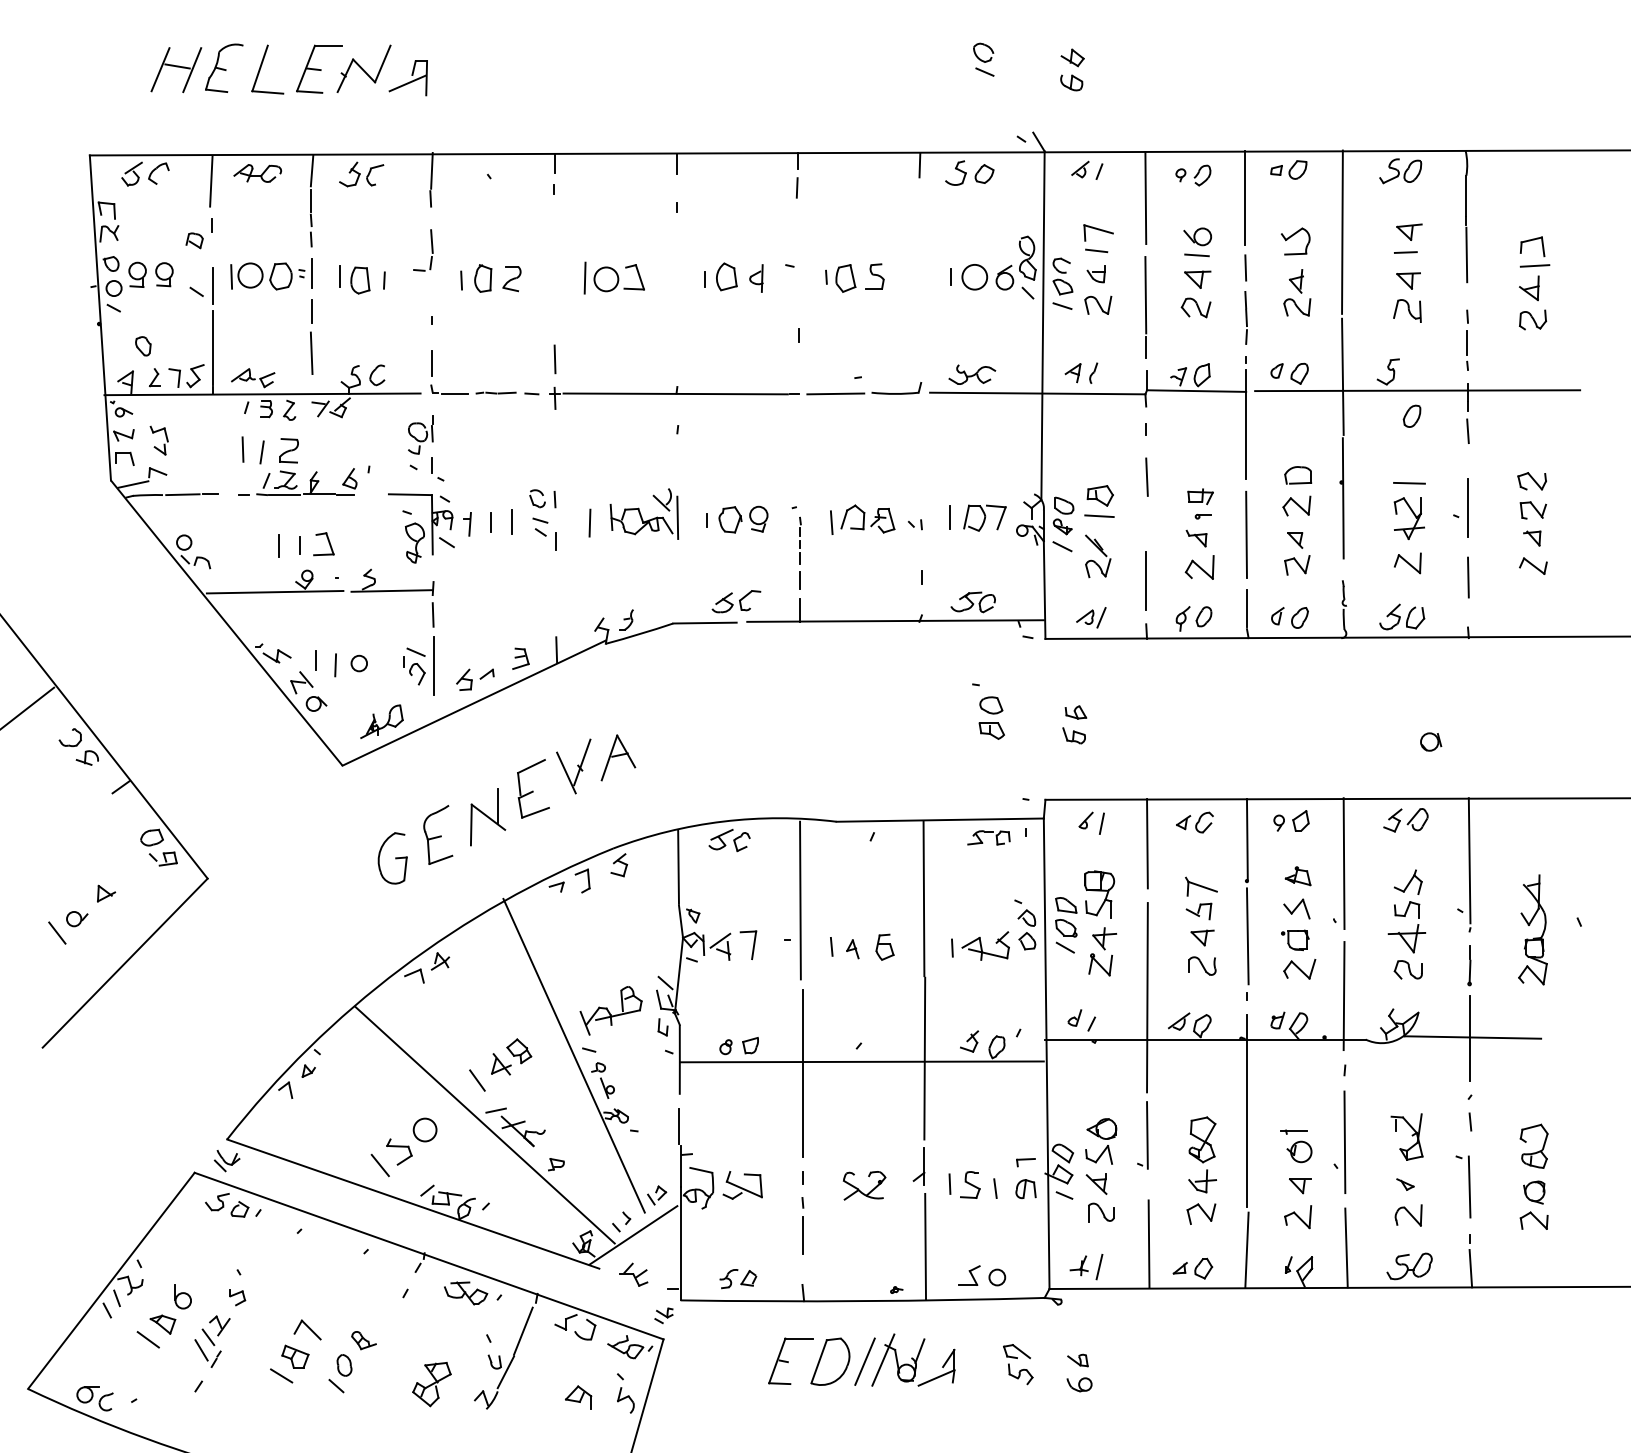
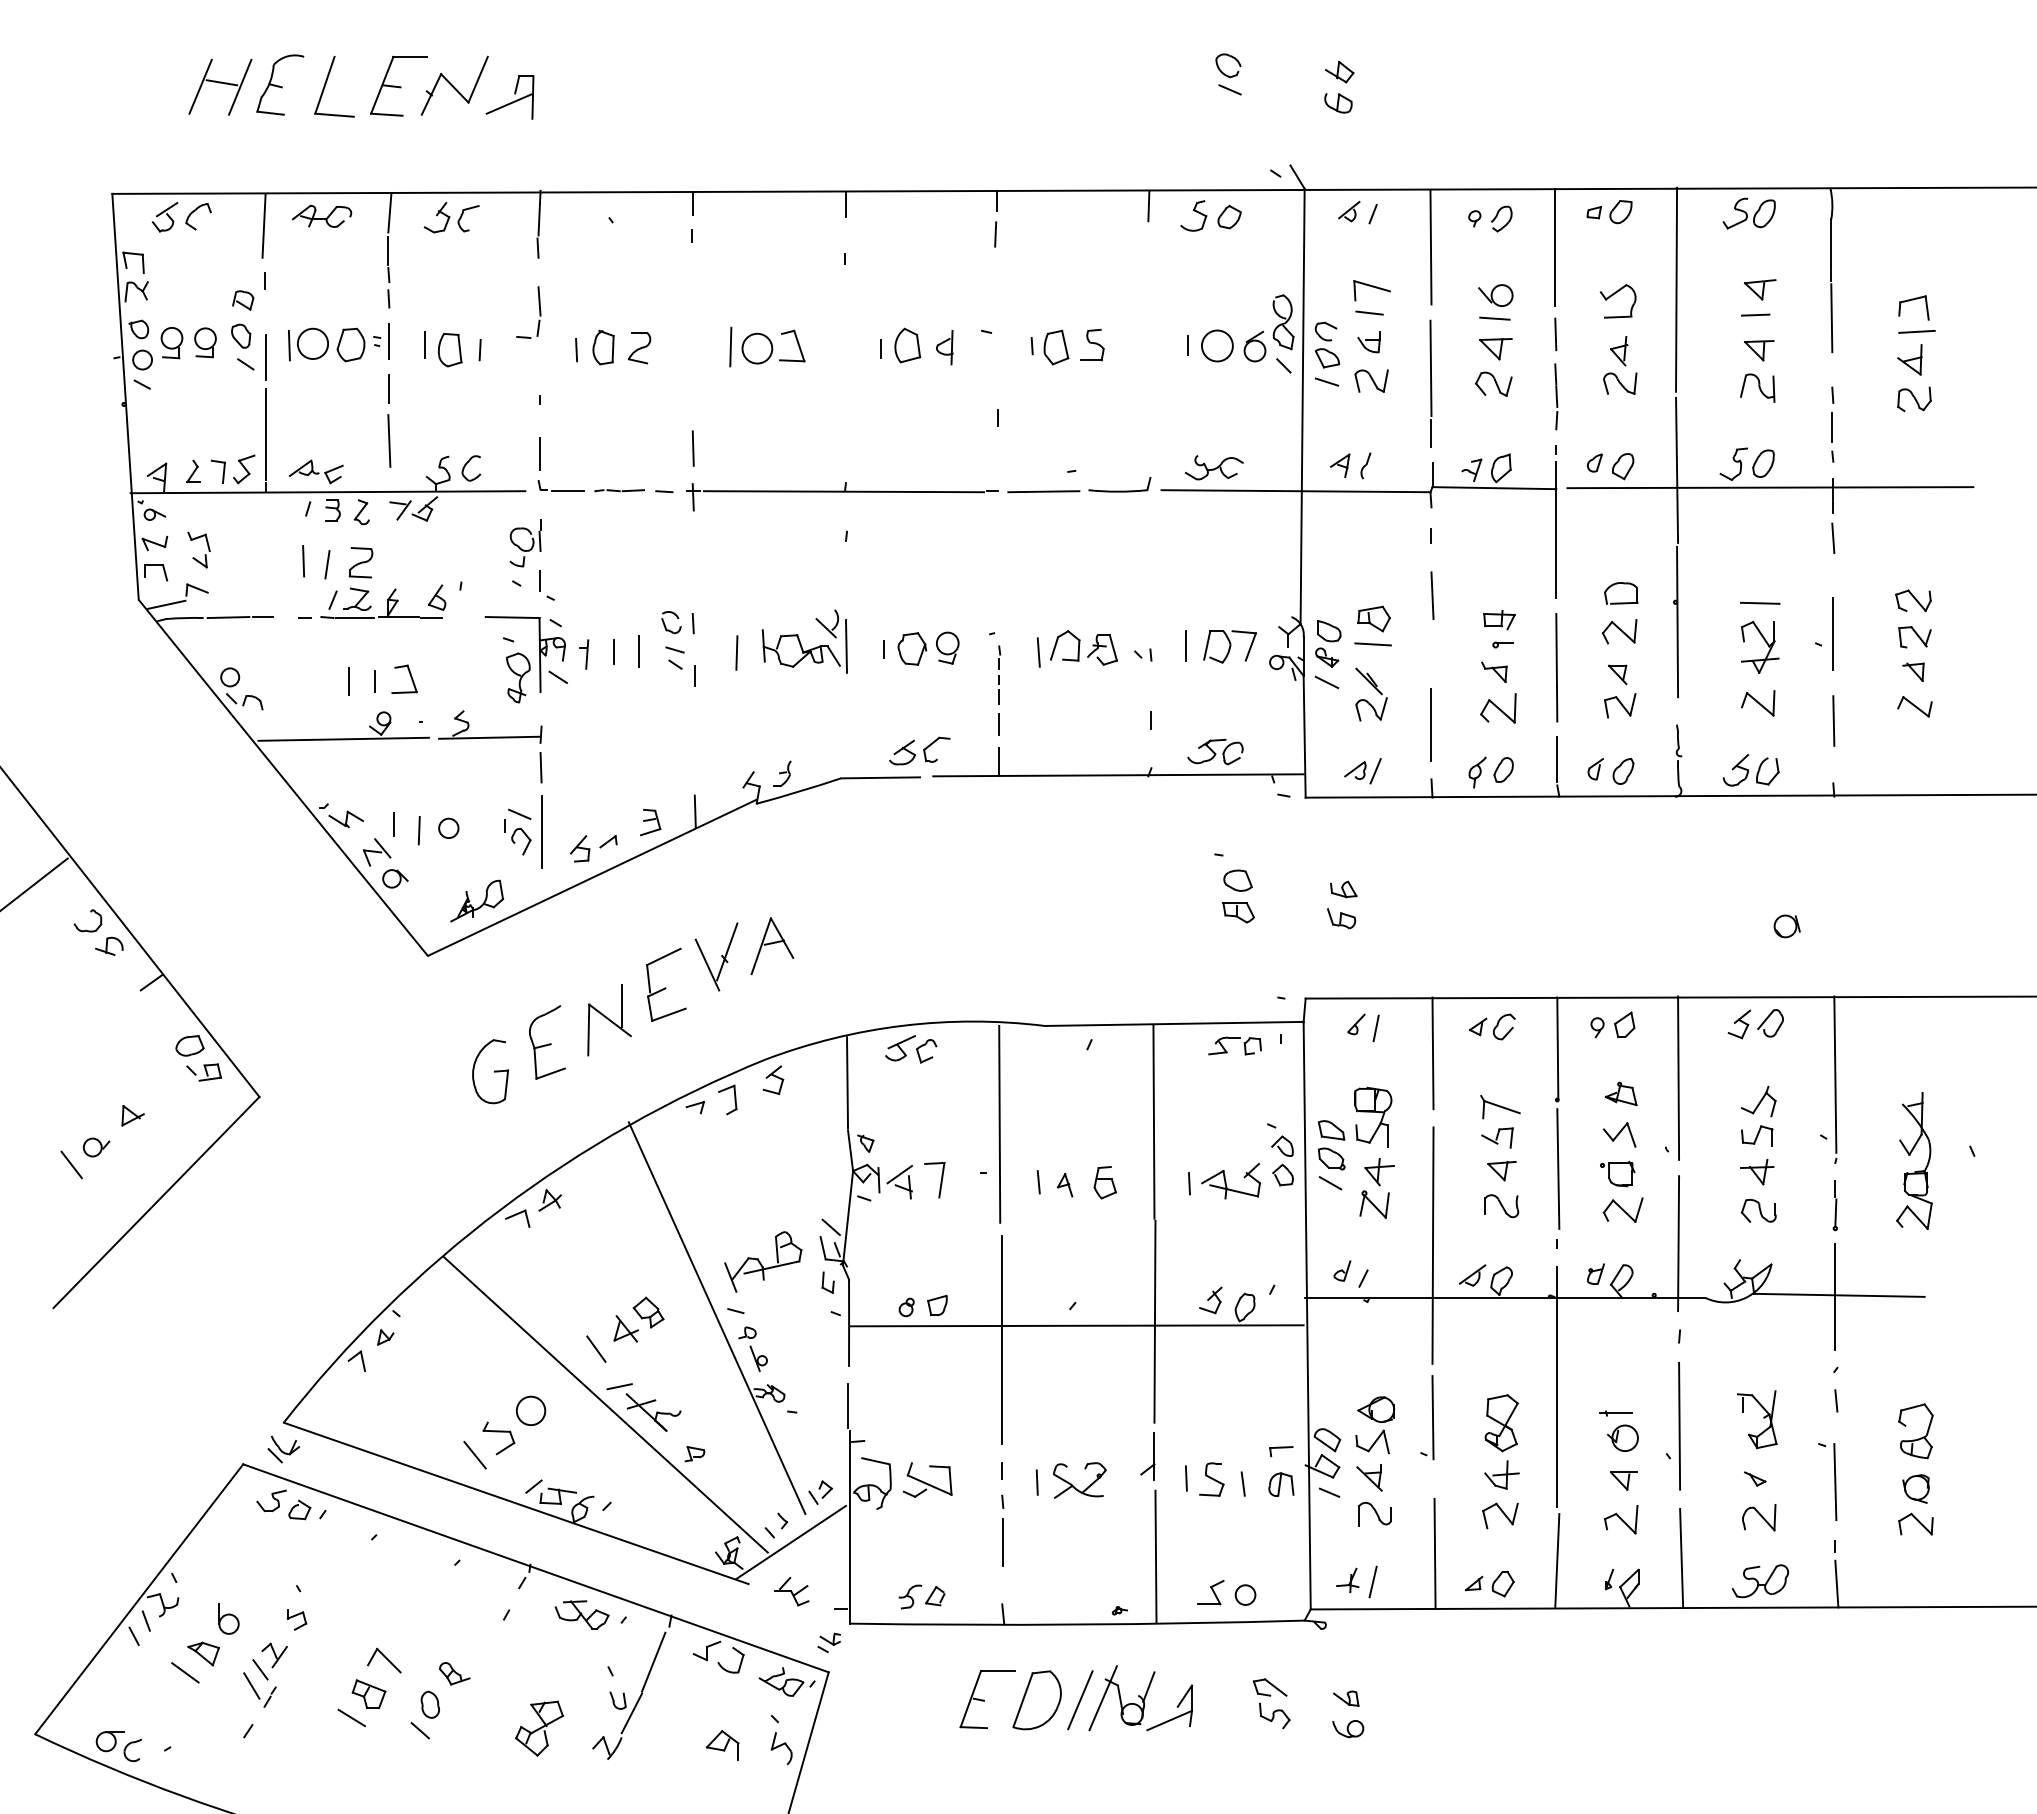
part: (143, 345) -> (241, 335), moved
part: (1412, 416) -> (1763, 463), moved
part: (1407, 939) -> (1757, 1172), size x0.71
line: (829, 1187) -> (1036, 1482), added

